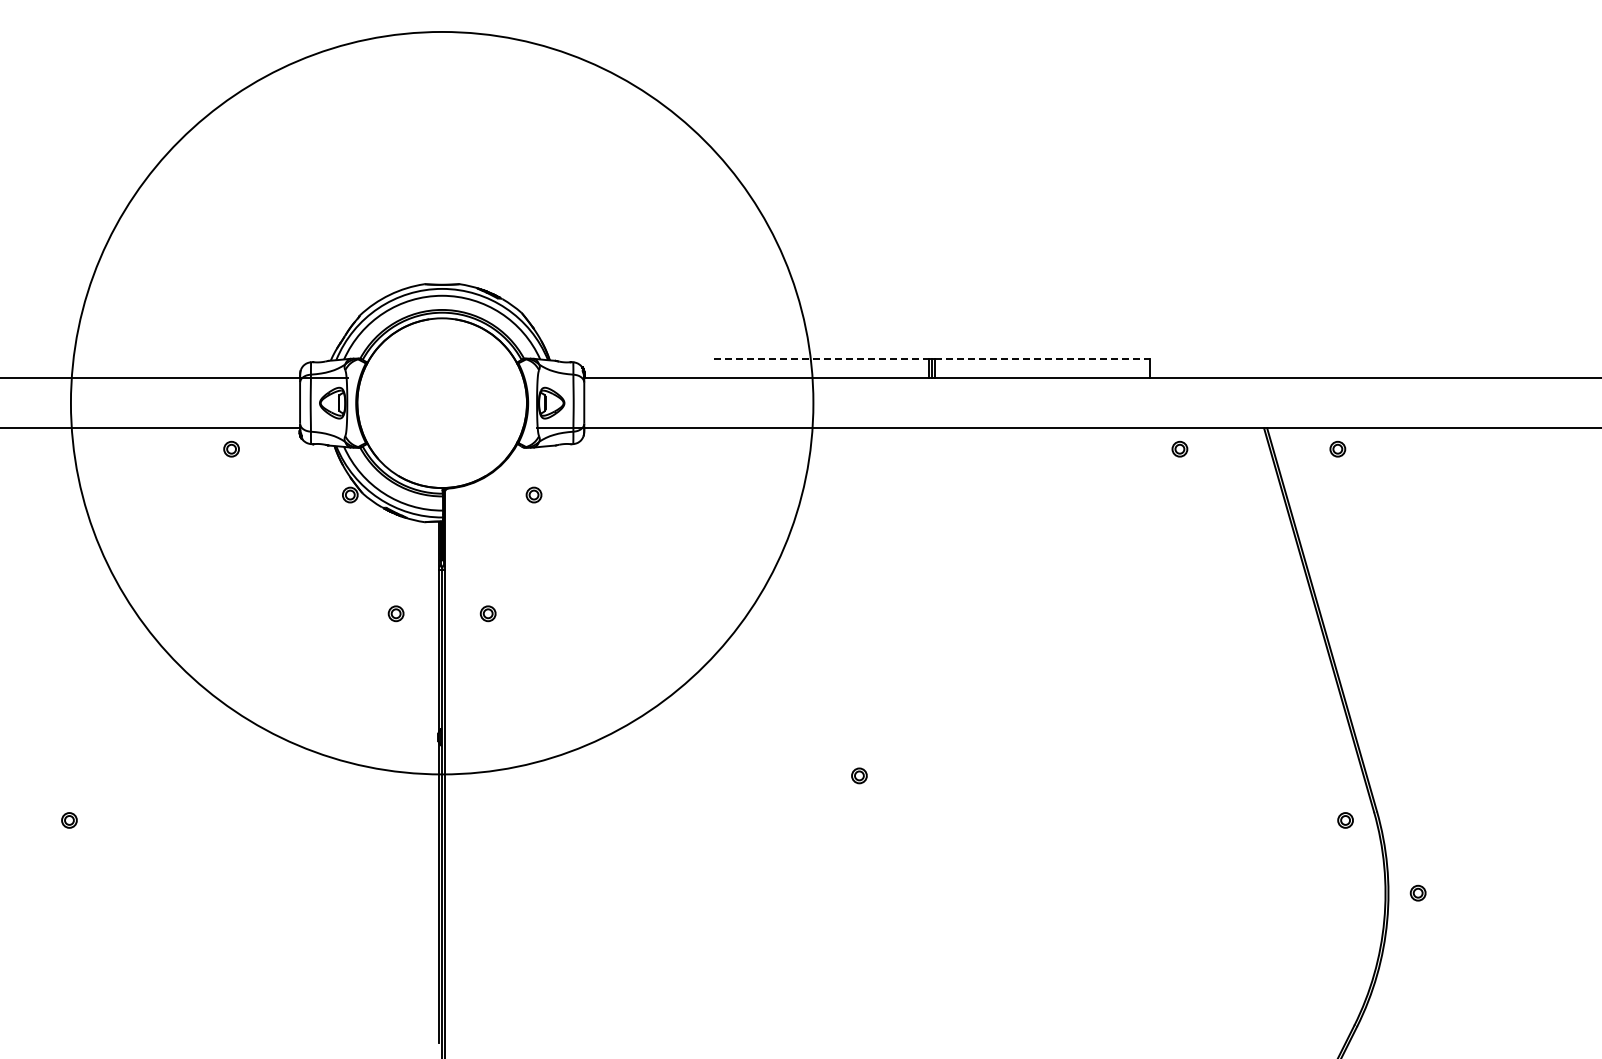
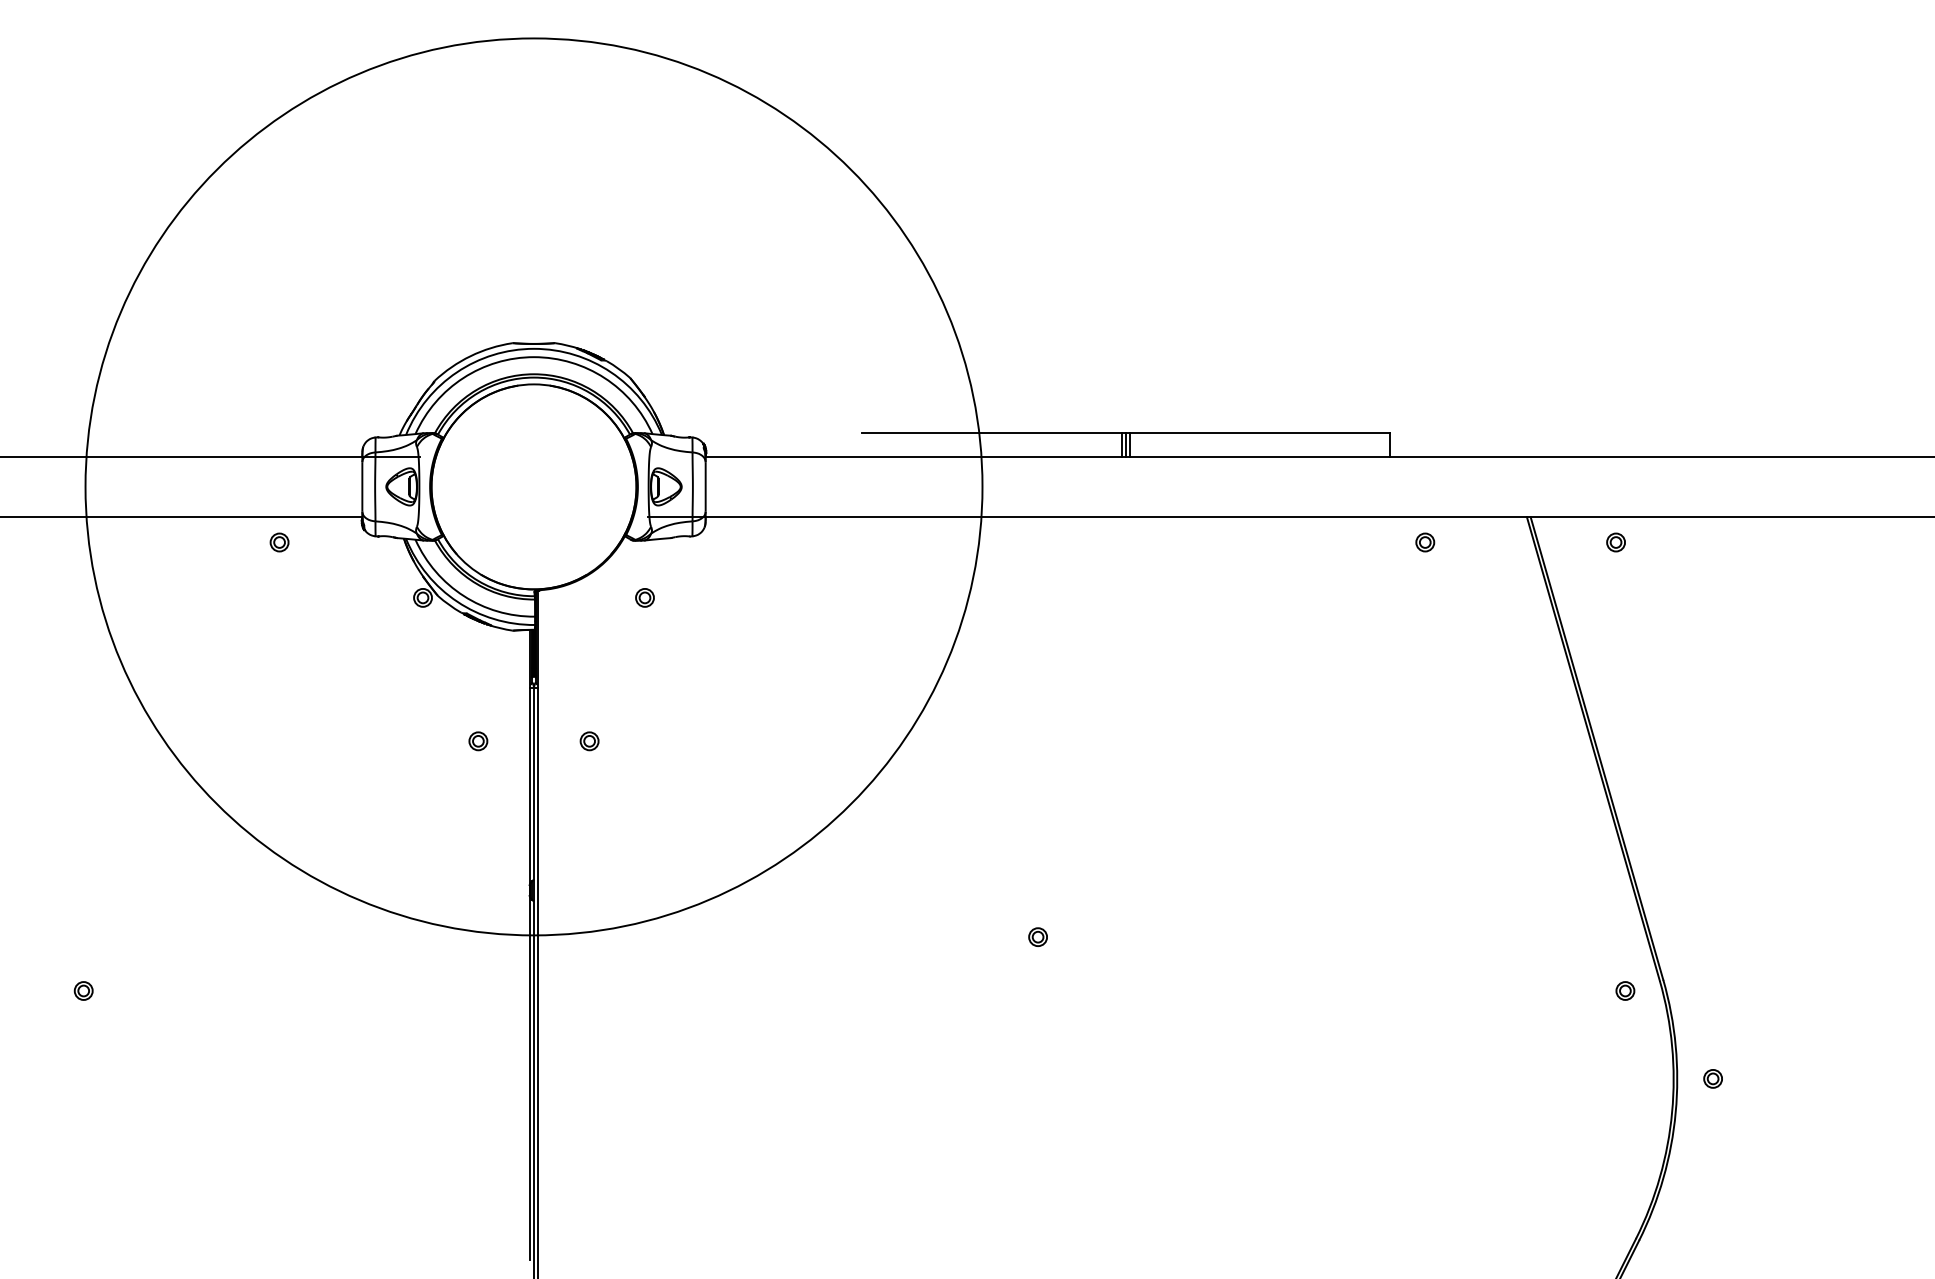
line: (821, 358) -> (992, 432), dashed -> solid
line: (1042, 358) -> (1259, 432), dashed -> solid

